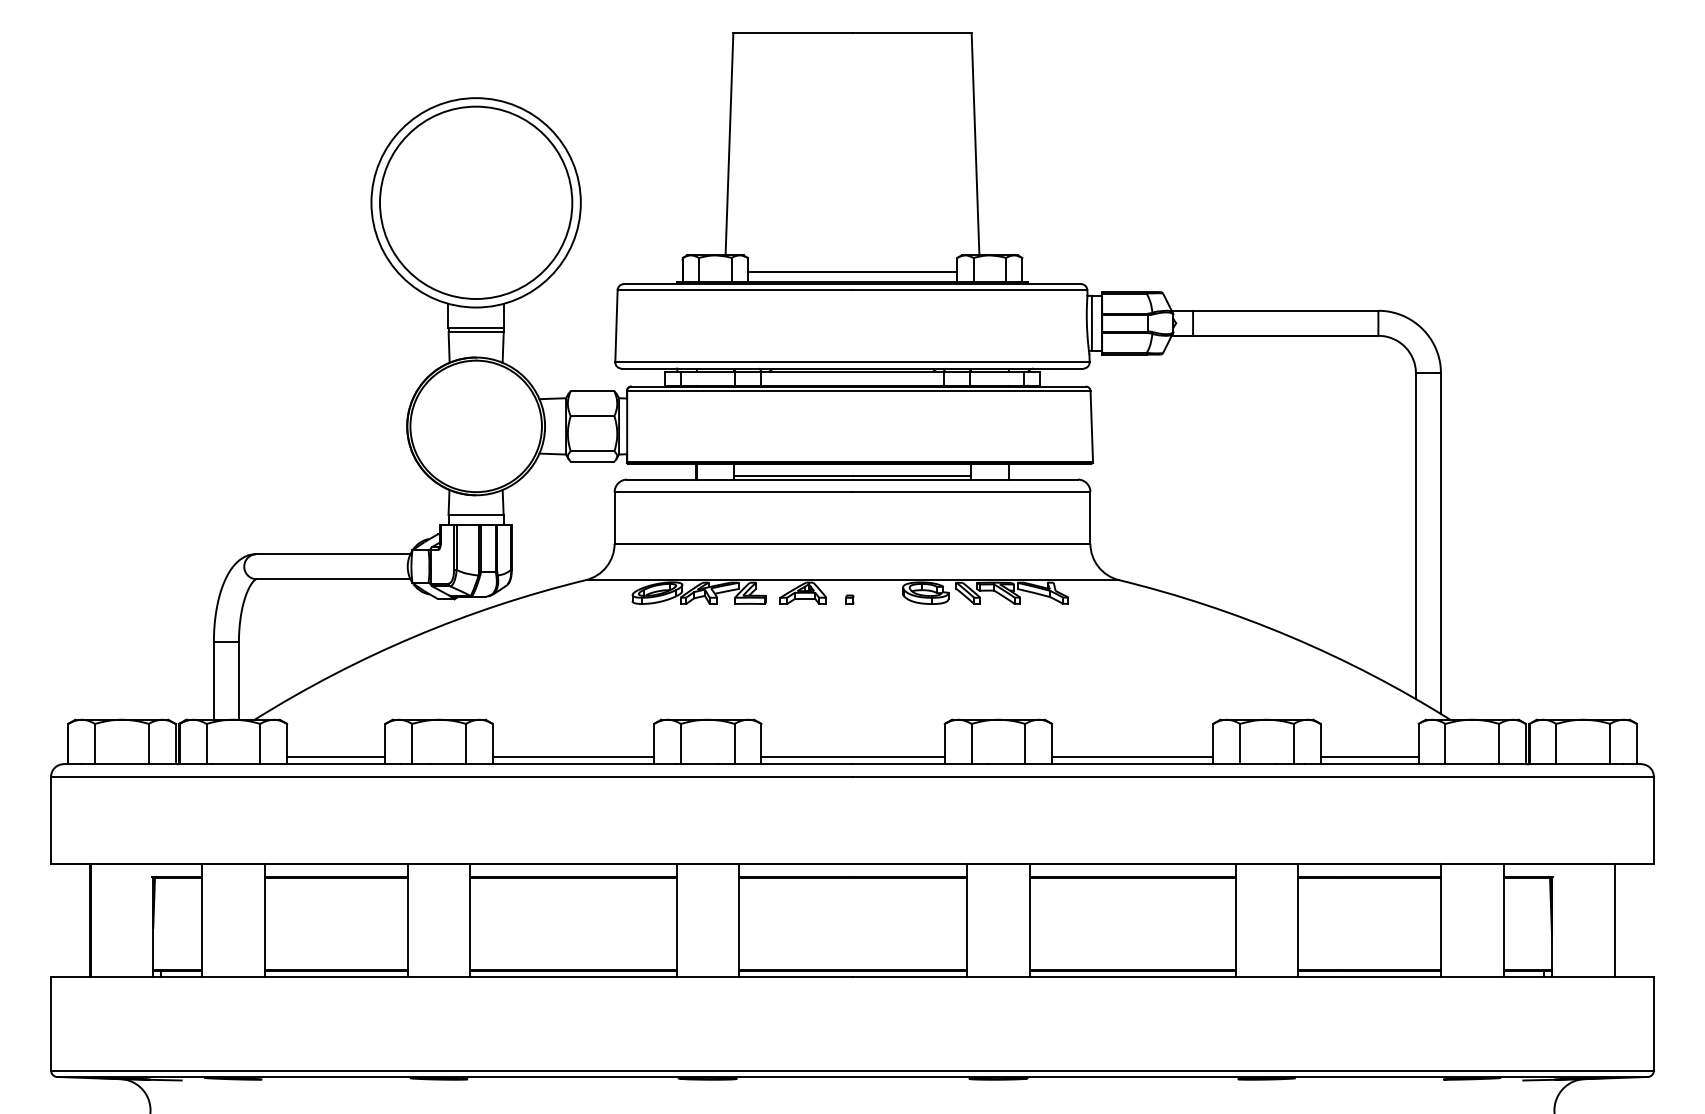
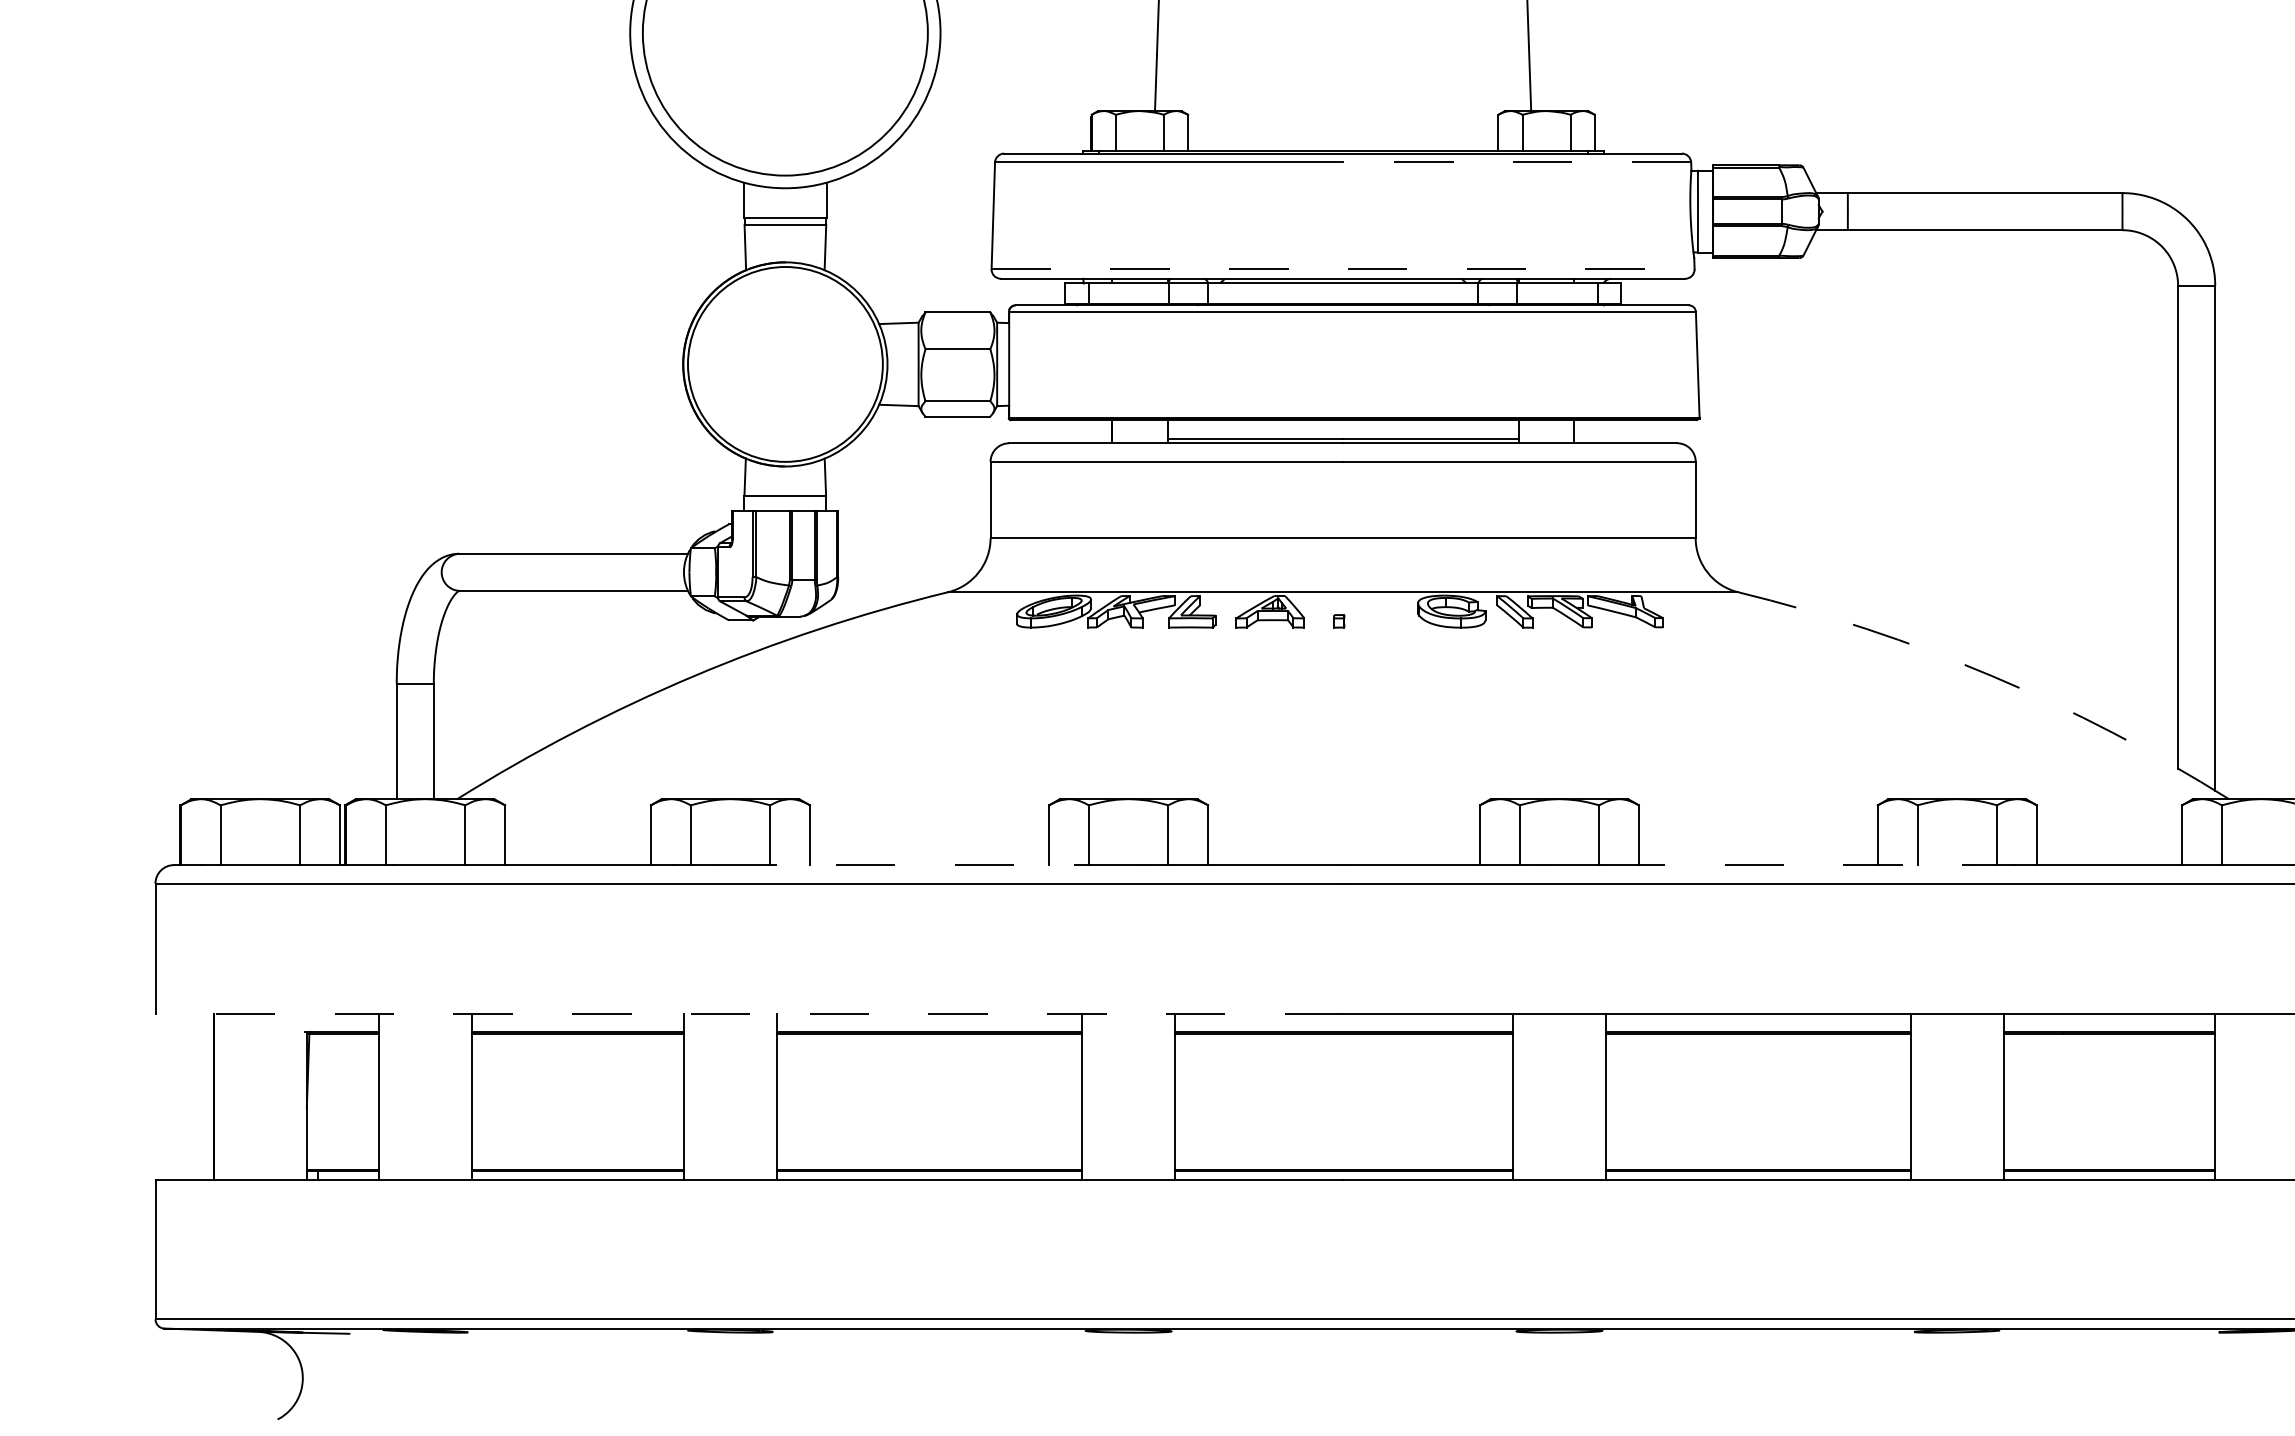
line: (852, 272) -> (1343, 136), removed
line: (969, 290) -> (1516, 163), solid -> dashed
line: (852, 362) -> (1343, 269), solid -> dashed
arc: (1290, 636) -> (1992, 675), solid -> dashed
line: (336, 757) -> (578, 855), removed
line: (573, 757) -> (929, 855), removed
line: (852, 757) -> (1343, 855), removed
line: (1132, 757) -> (1758, 855), removed
line: (1369, 757) -> (2109, 855), removed
line: (553, 764) -> (899, 865), solid -> dashed
line: (1153, 764) -> (1789, 865), solid -> dashed
line: (451, 864) -> (748, 1013), solid -> dashed

